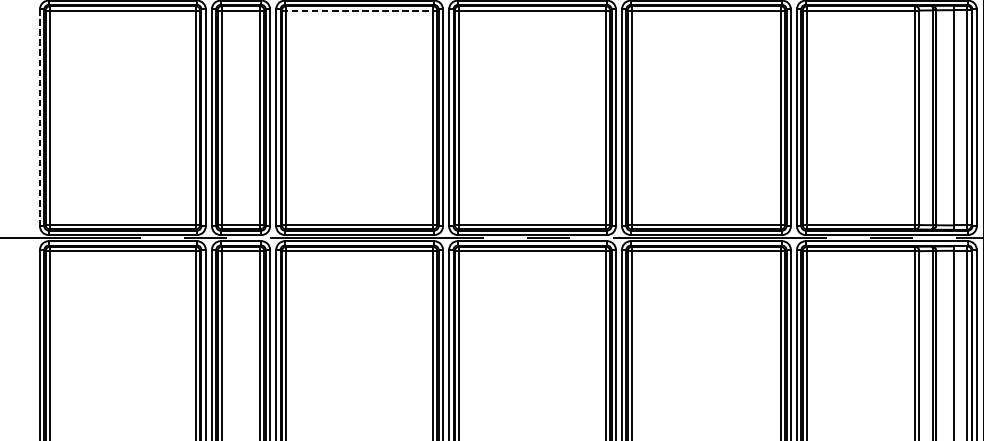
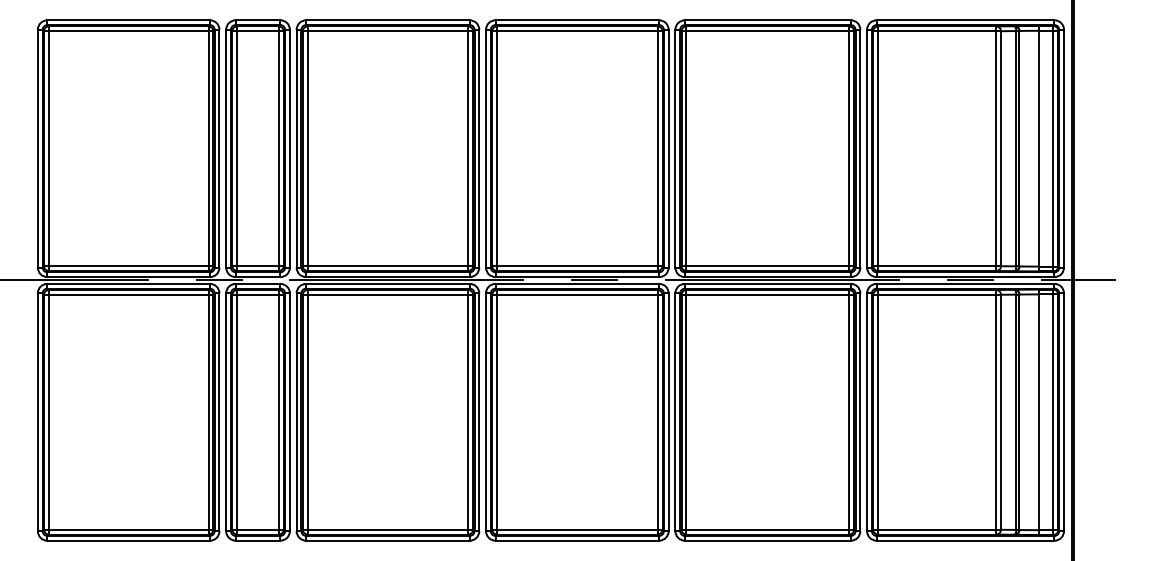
line: (360, 10) -> (388, 31), dashed -> solid
line: (39, 117) -> (37, 148), dashed -> solid

